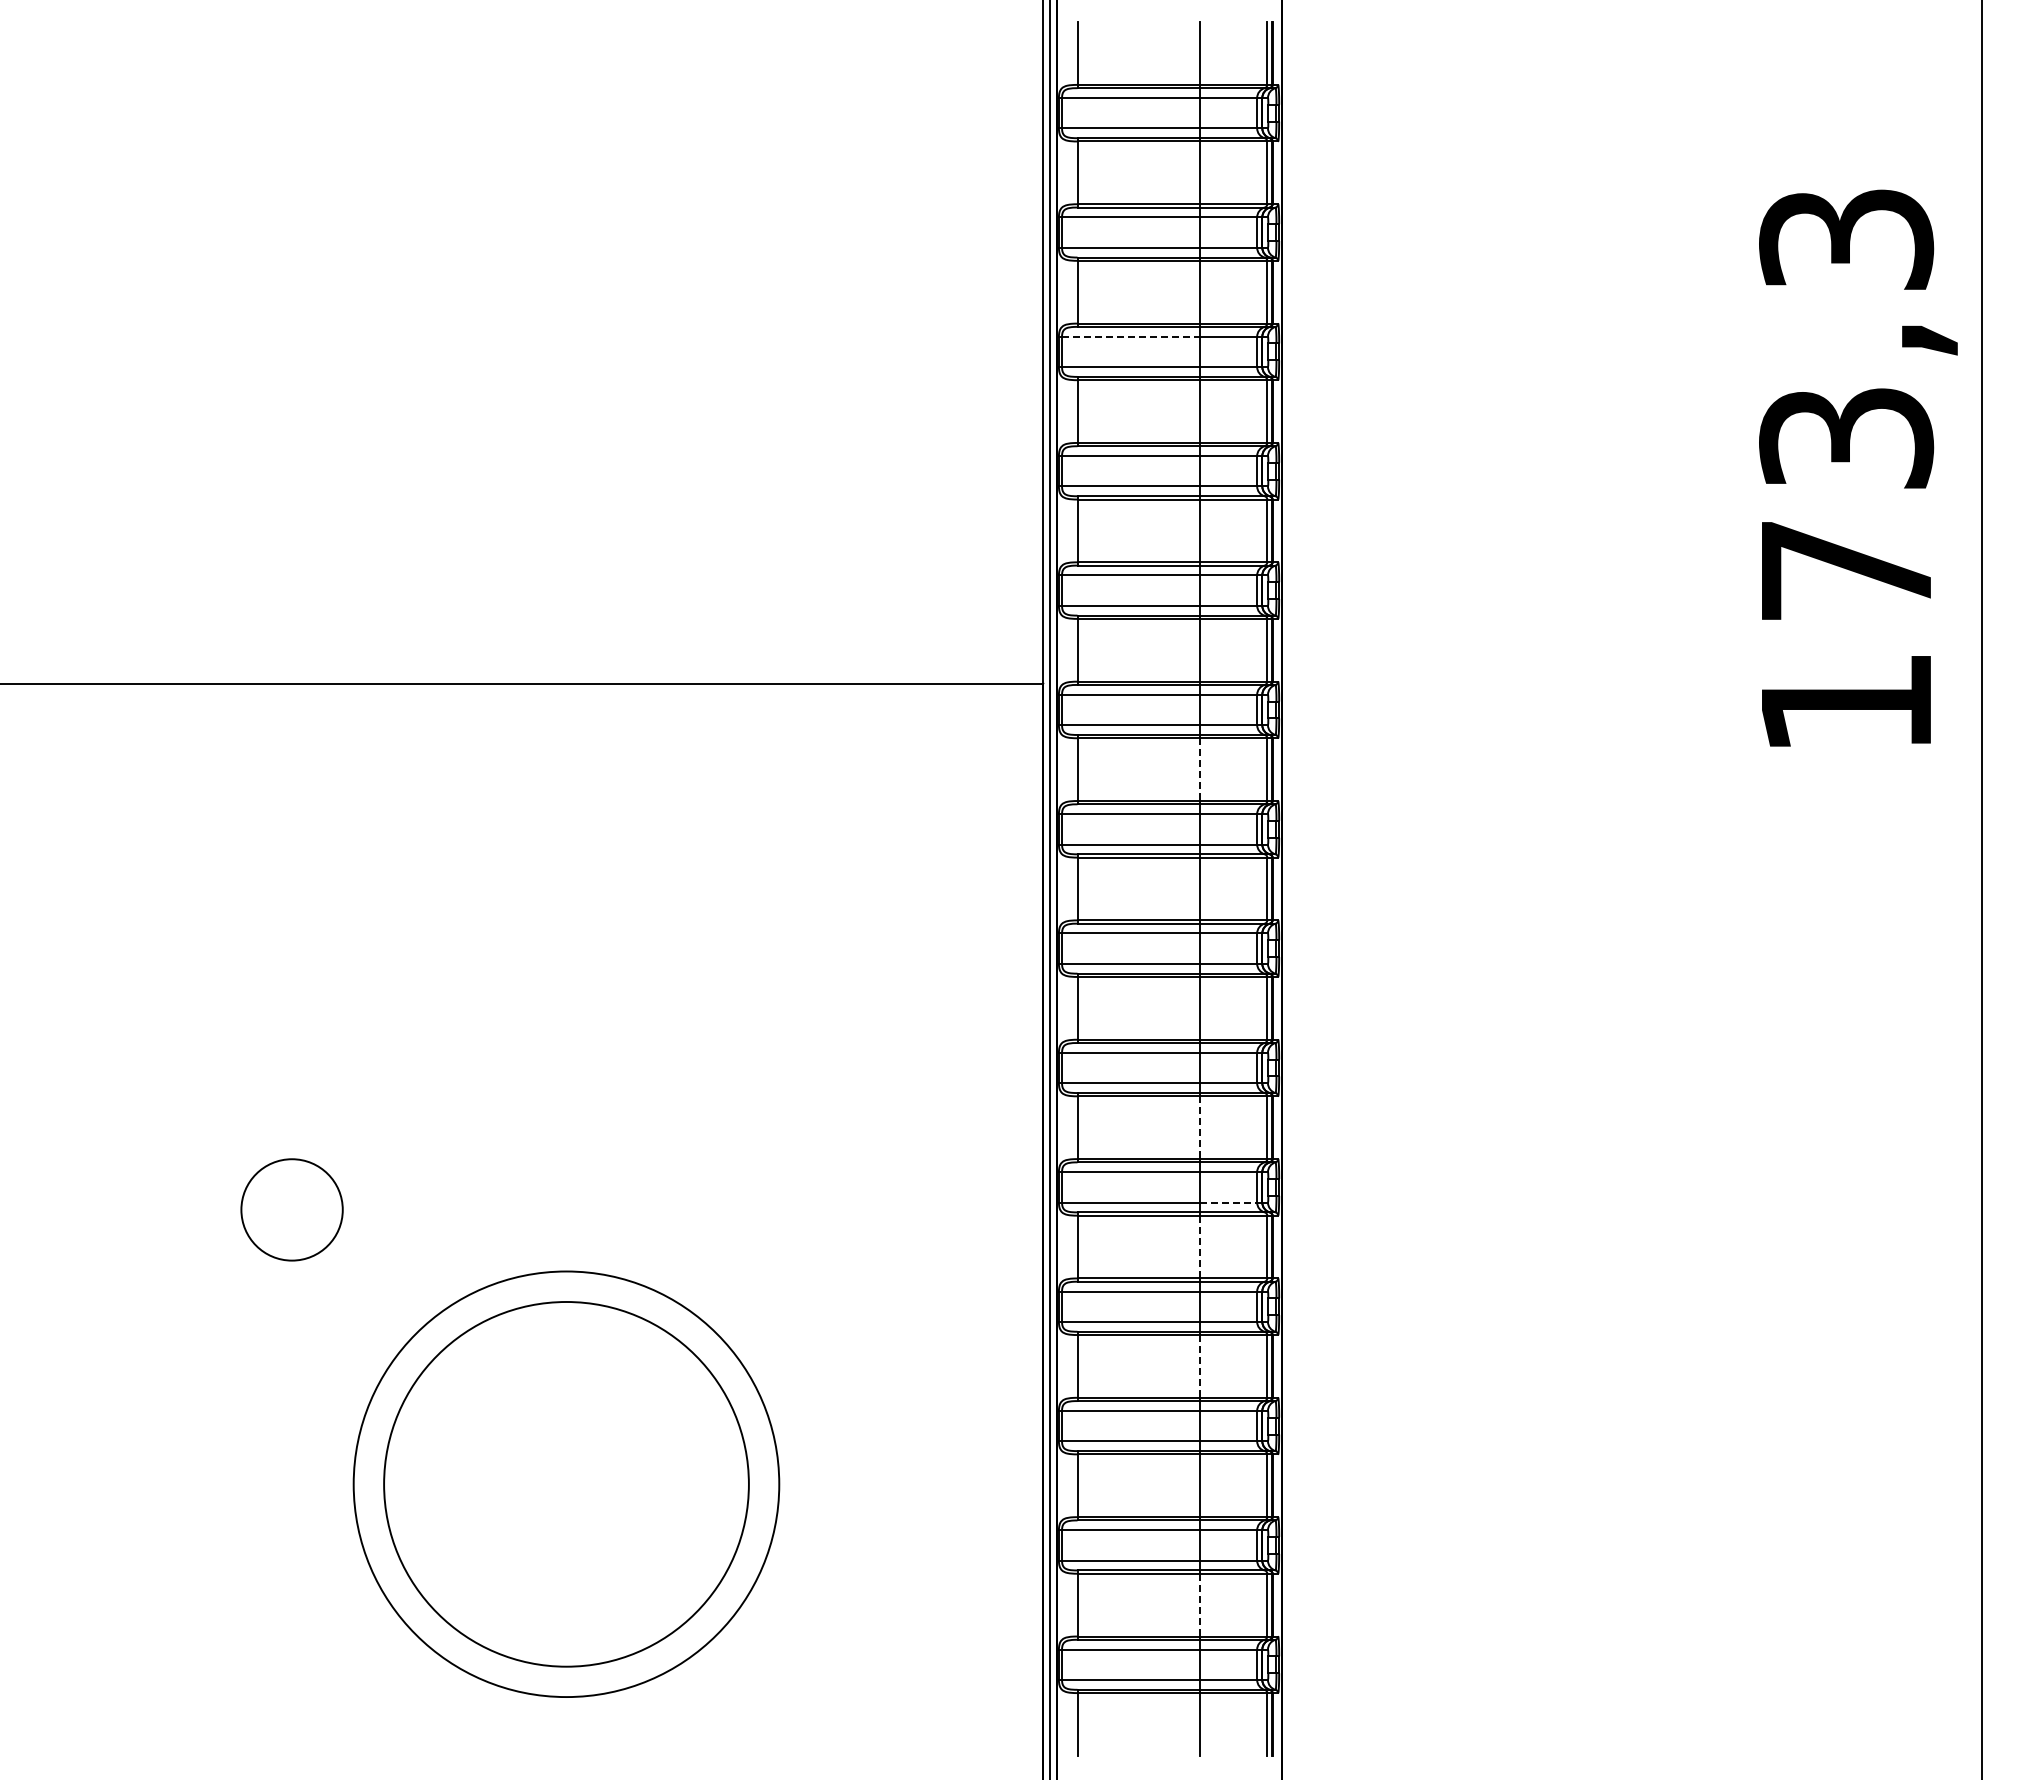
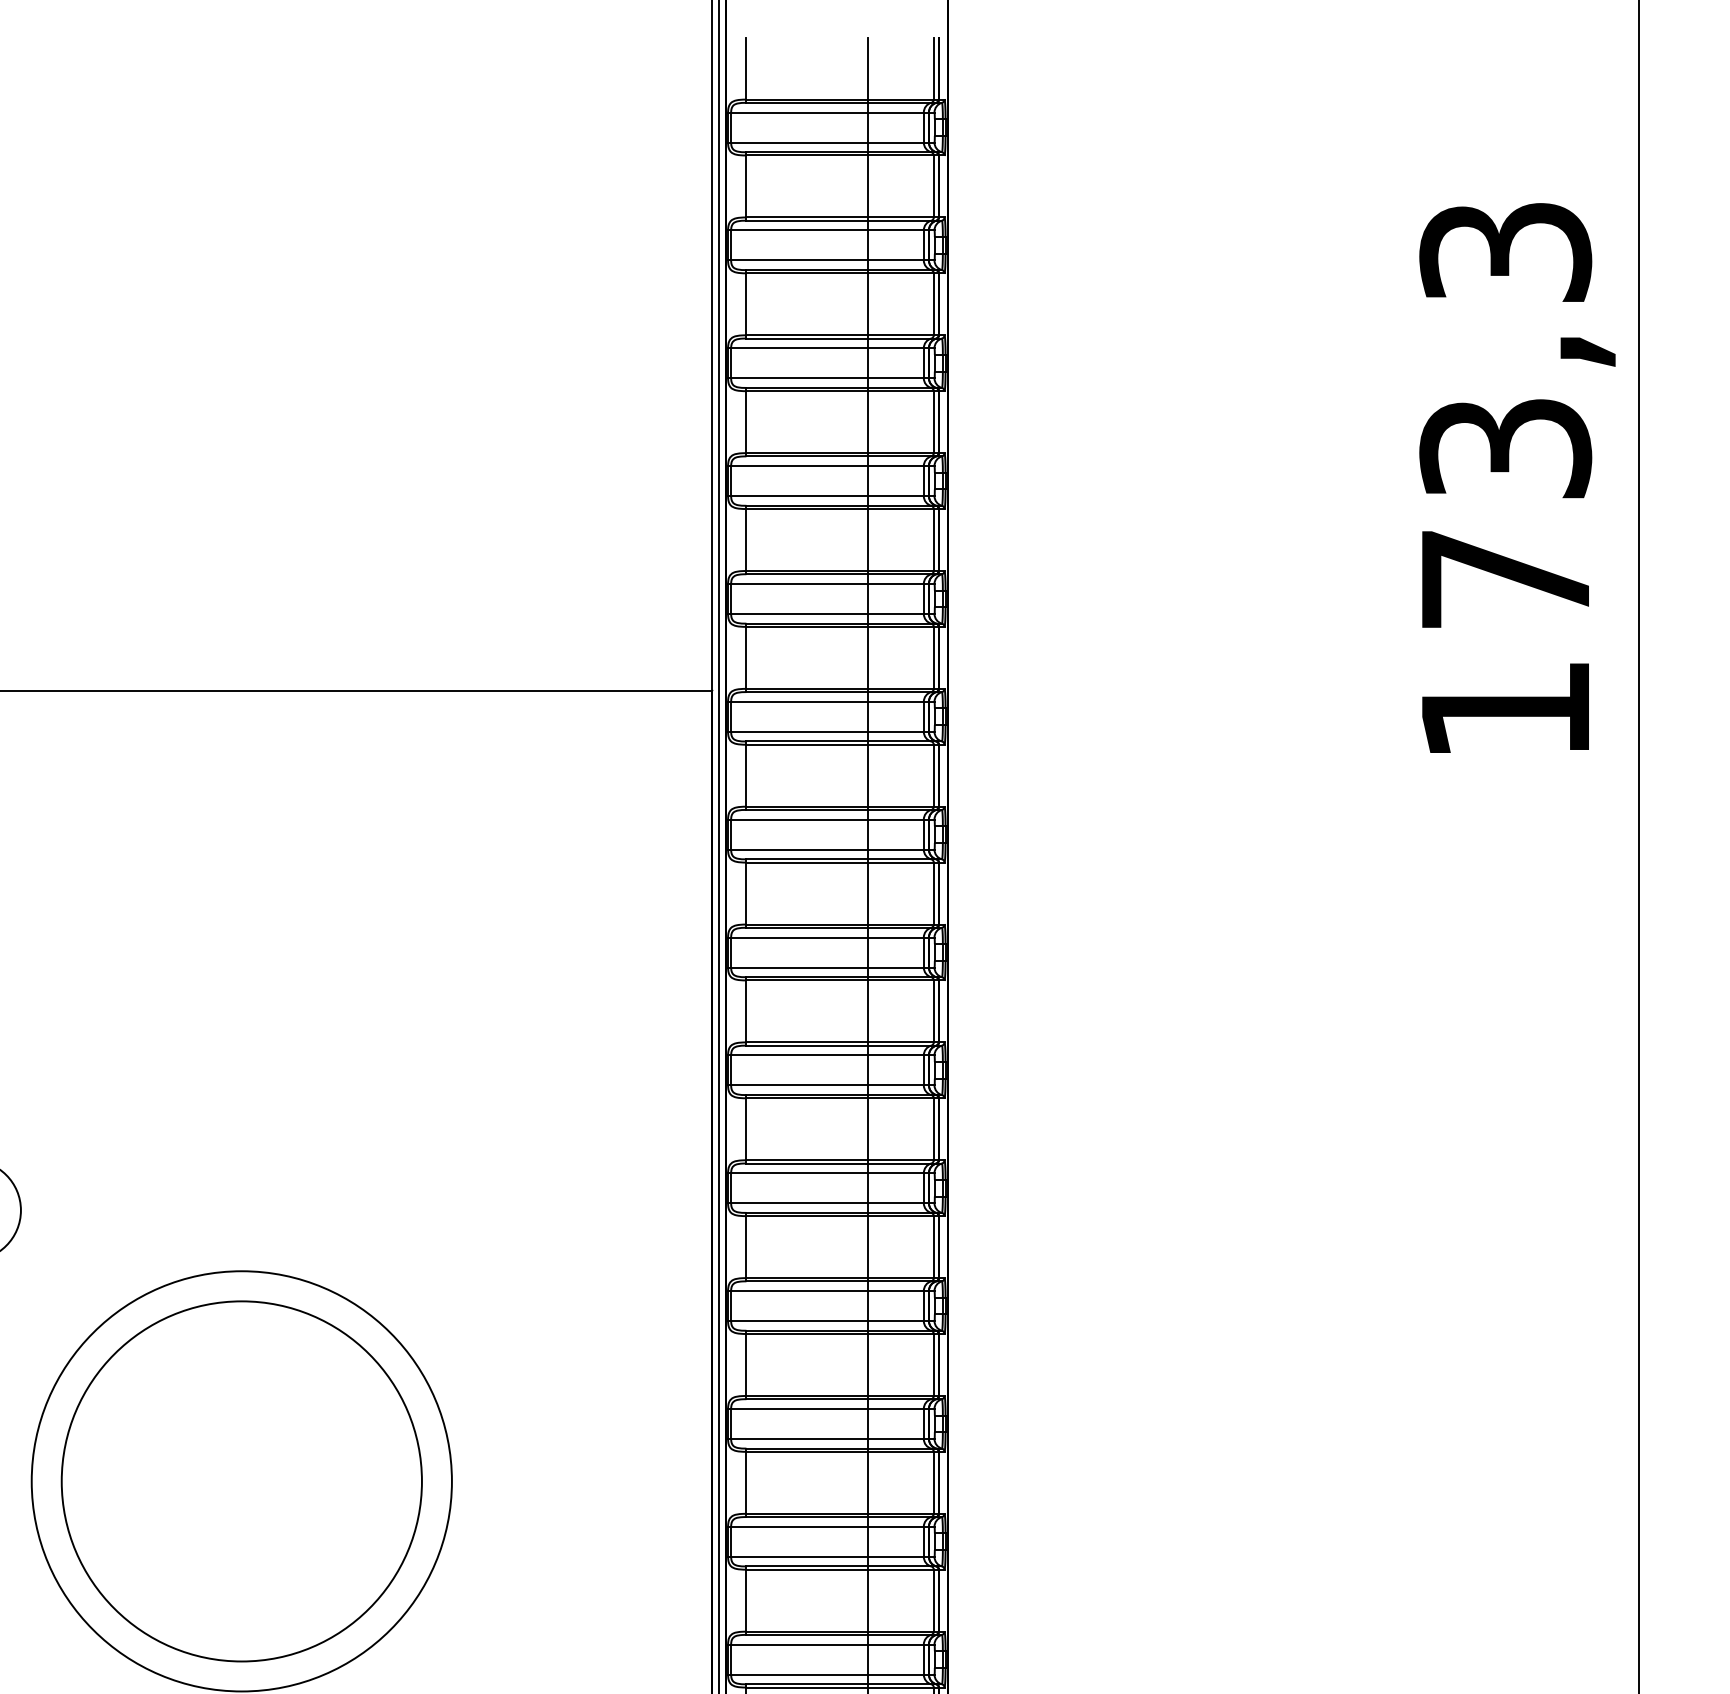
line: (1131, 336) -> (799, 348), dashed -> solid
line: (1200, 770) -> (867, 776), dashed -> solid
line: (1200, 1128) -> (867, 1130), dashed -> solid
line: (1229, 1202) -> (896, 1203), dashed -> solid
line: (1200, 1247) -> (867, 1247), dashed -> solid
line: (1200, 1366) -> (867, 1365), dashed -> solid
line: (1200, 1605) -> (867, 1601), dashed -> solid

